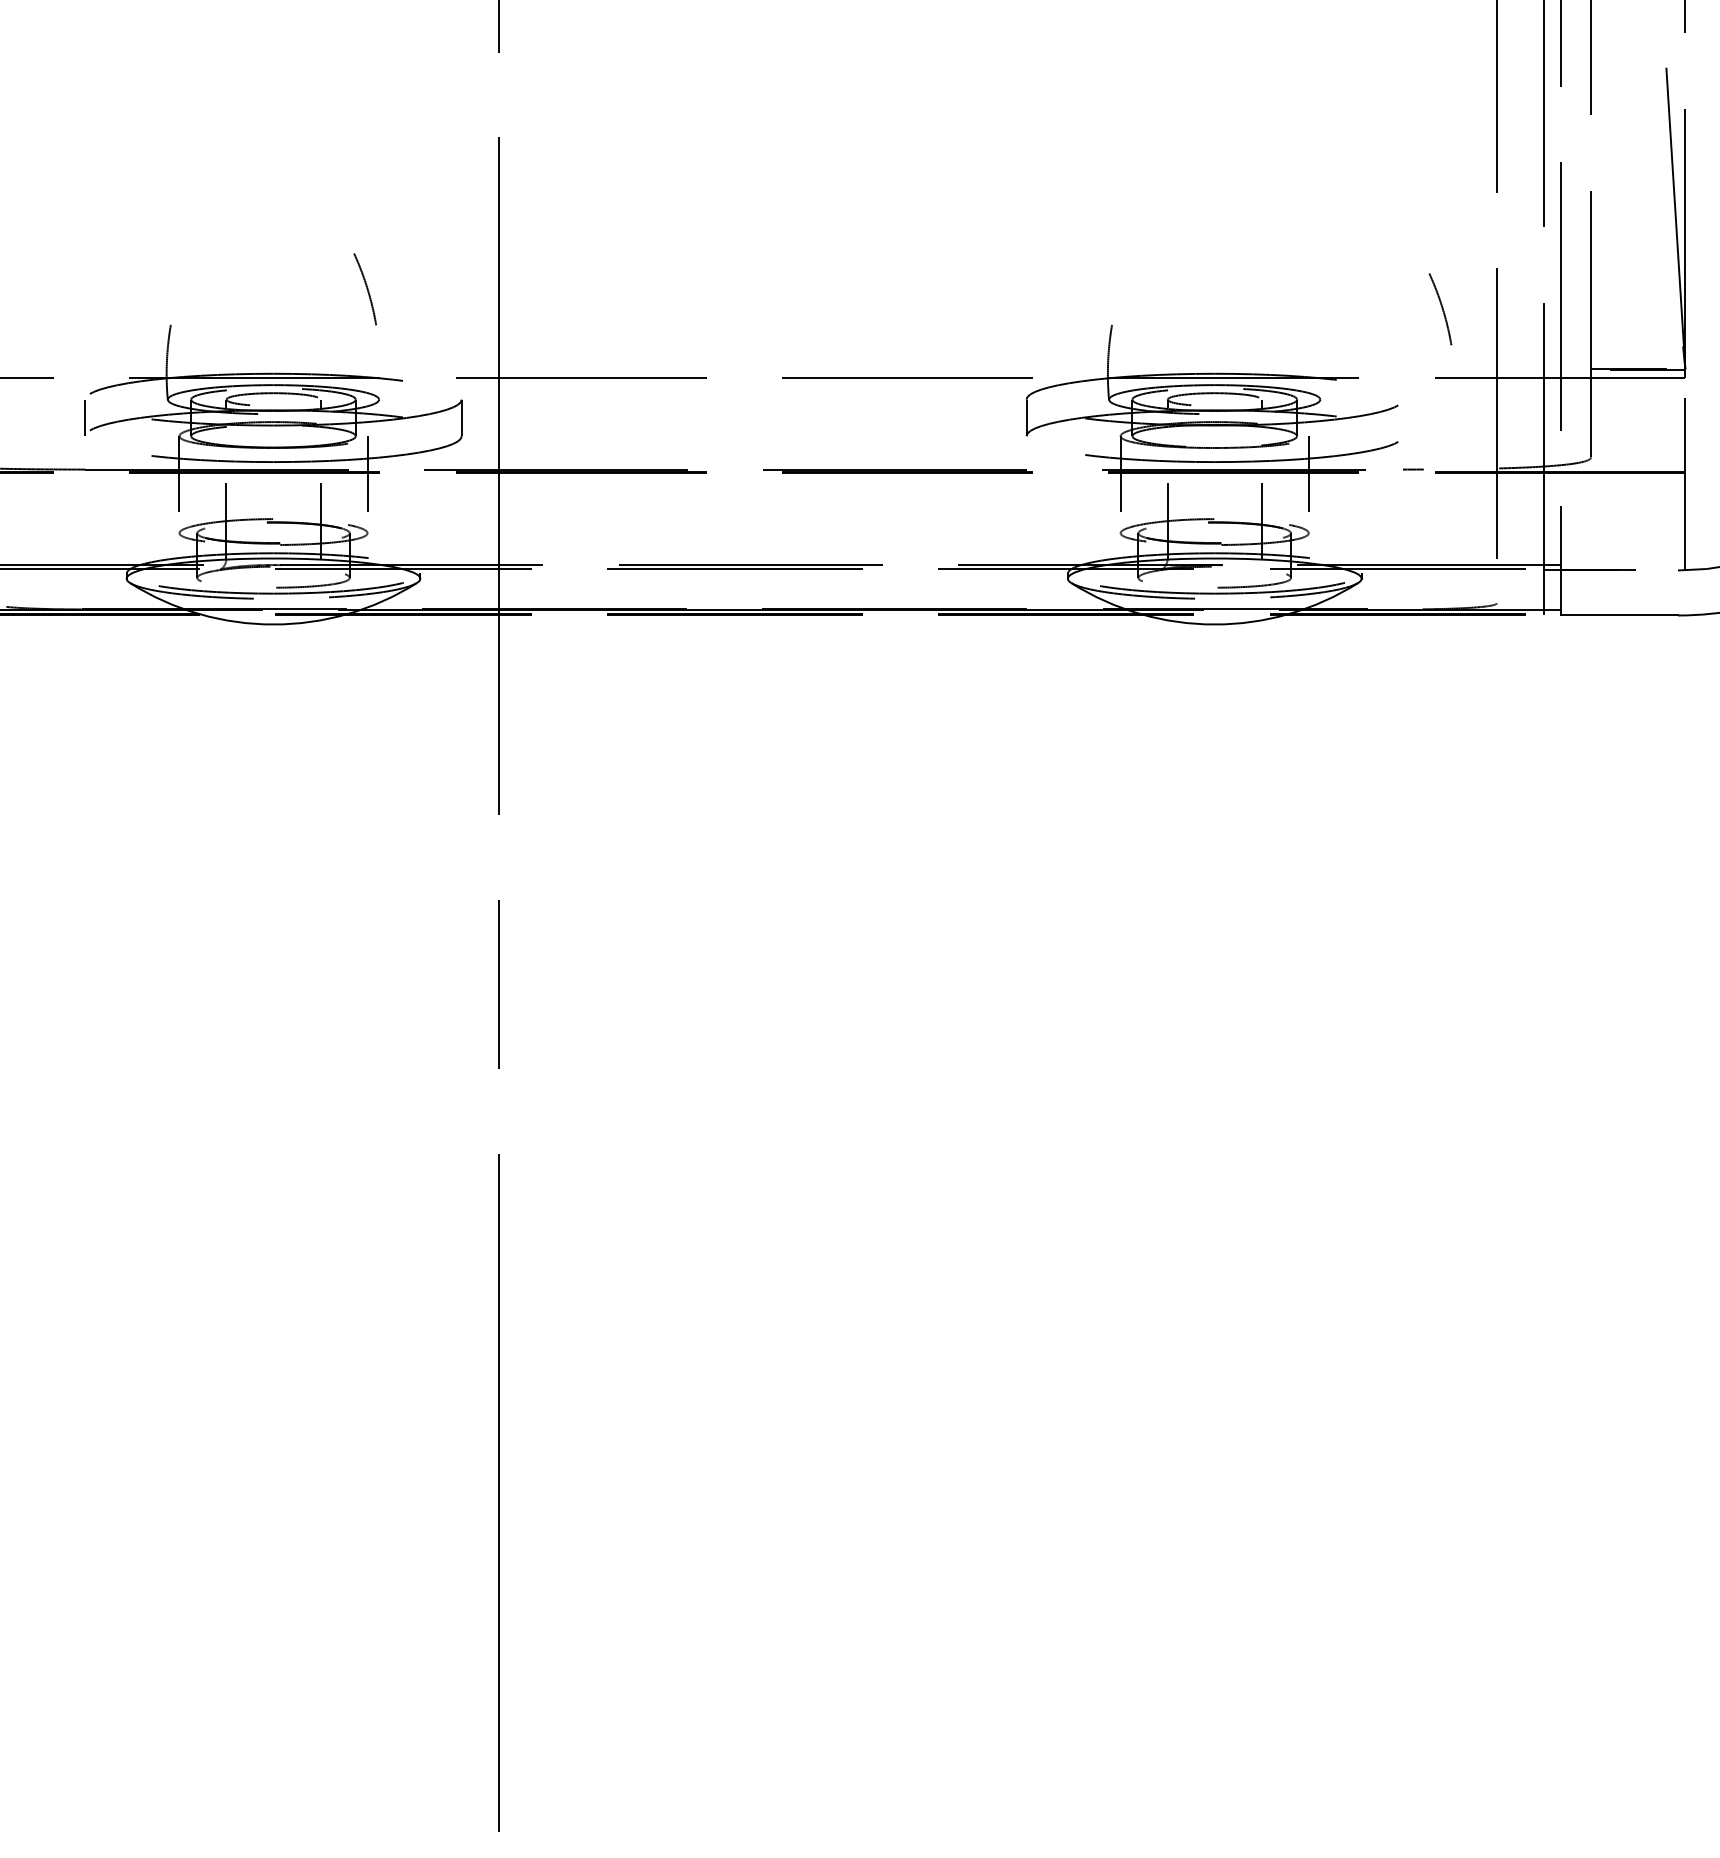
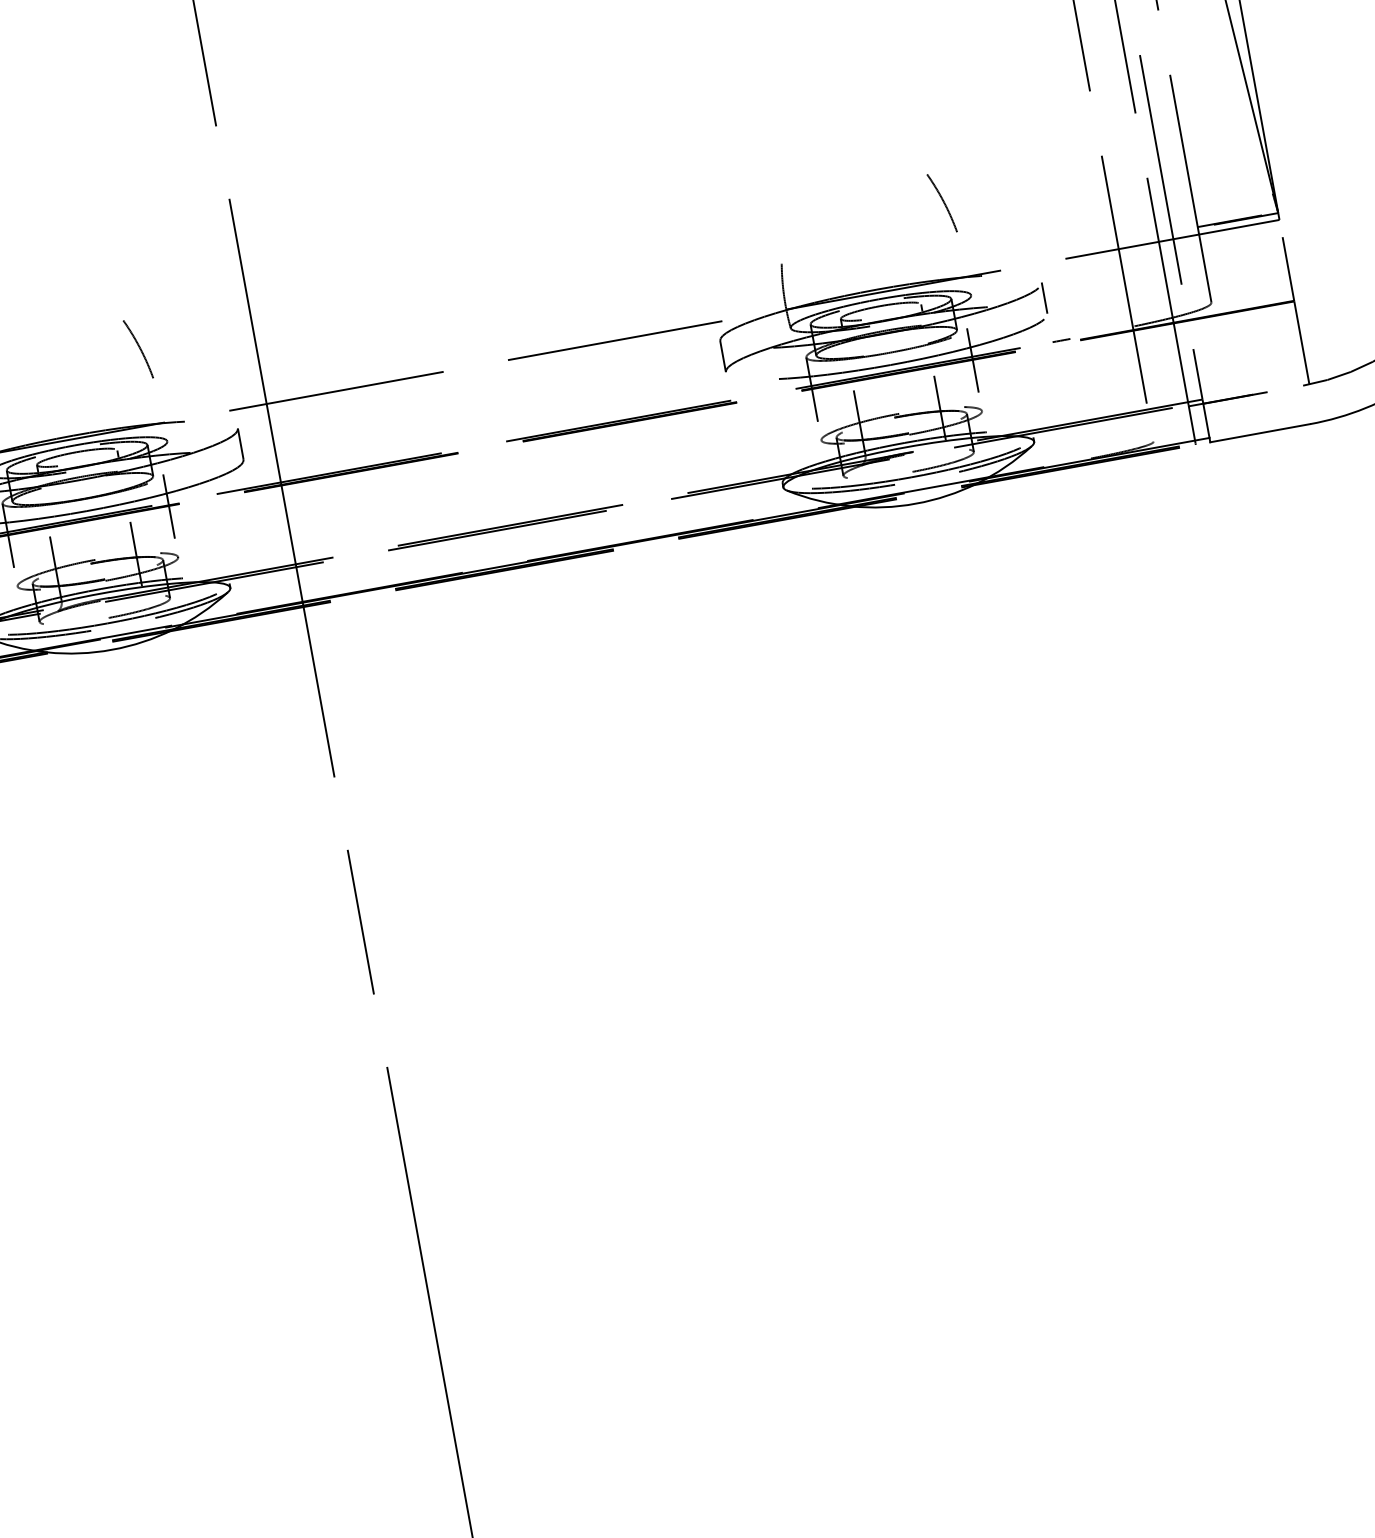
curve: (1441, 308) -> (942, 202), moved
line: (1402, 417) -> (1044, 297), added

